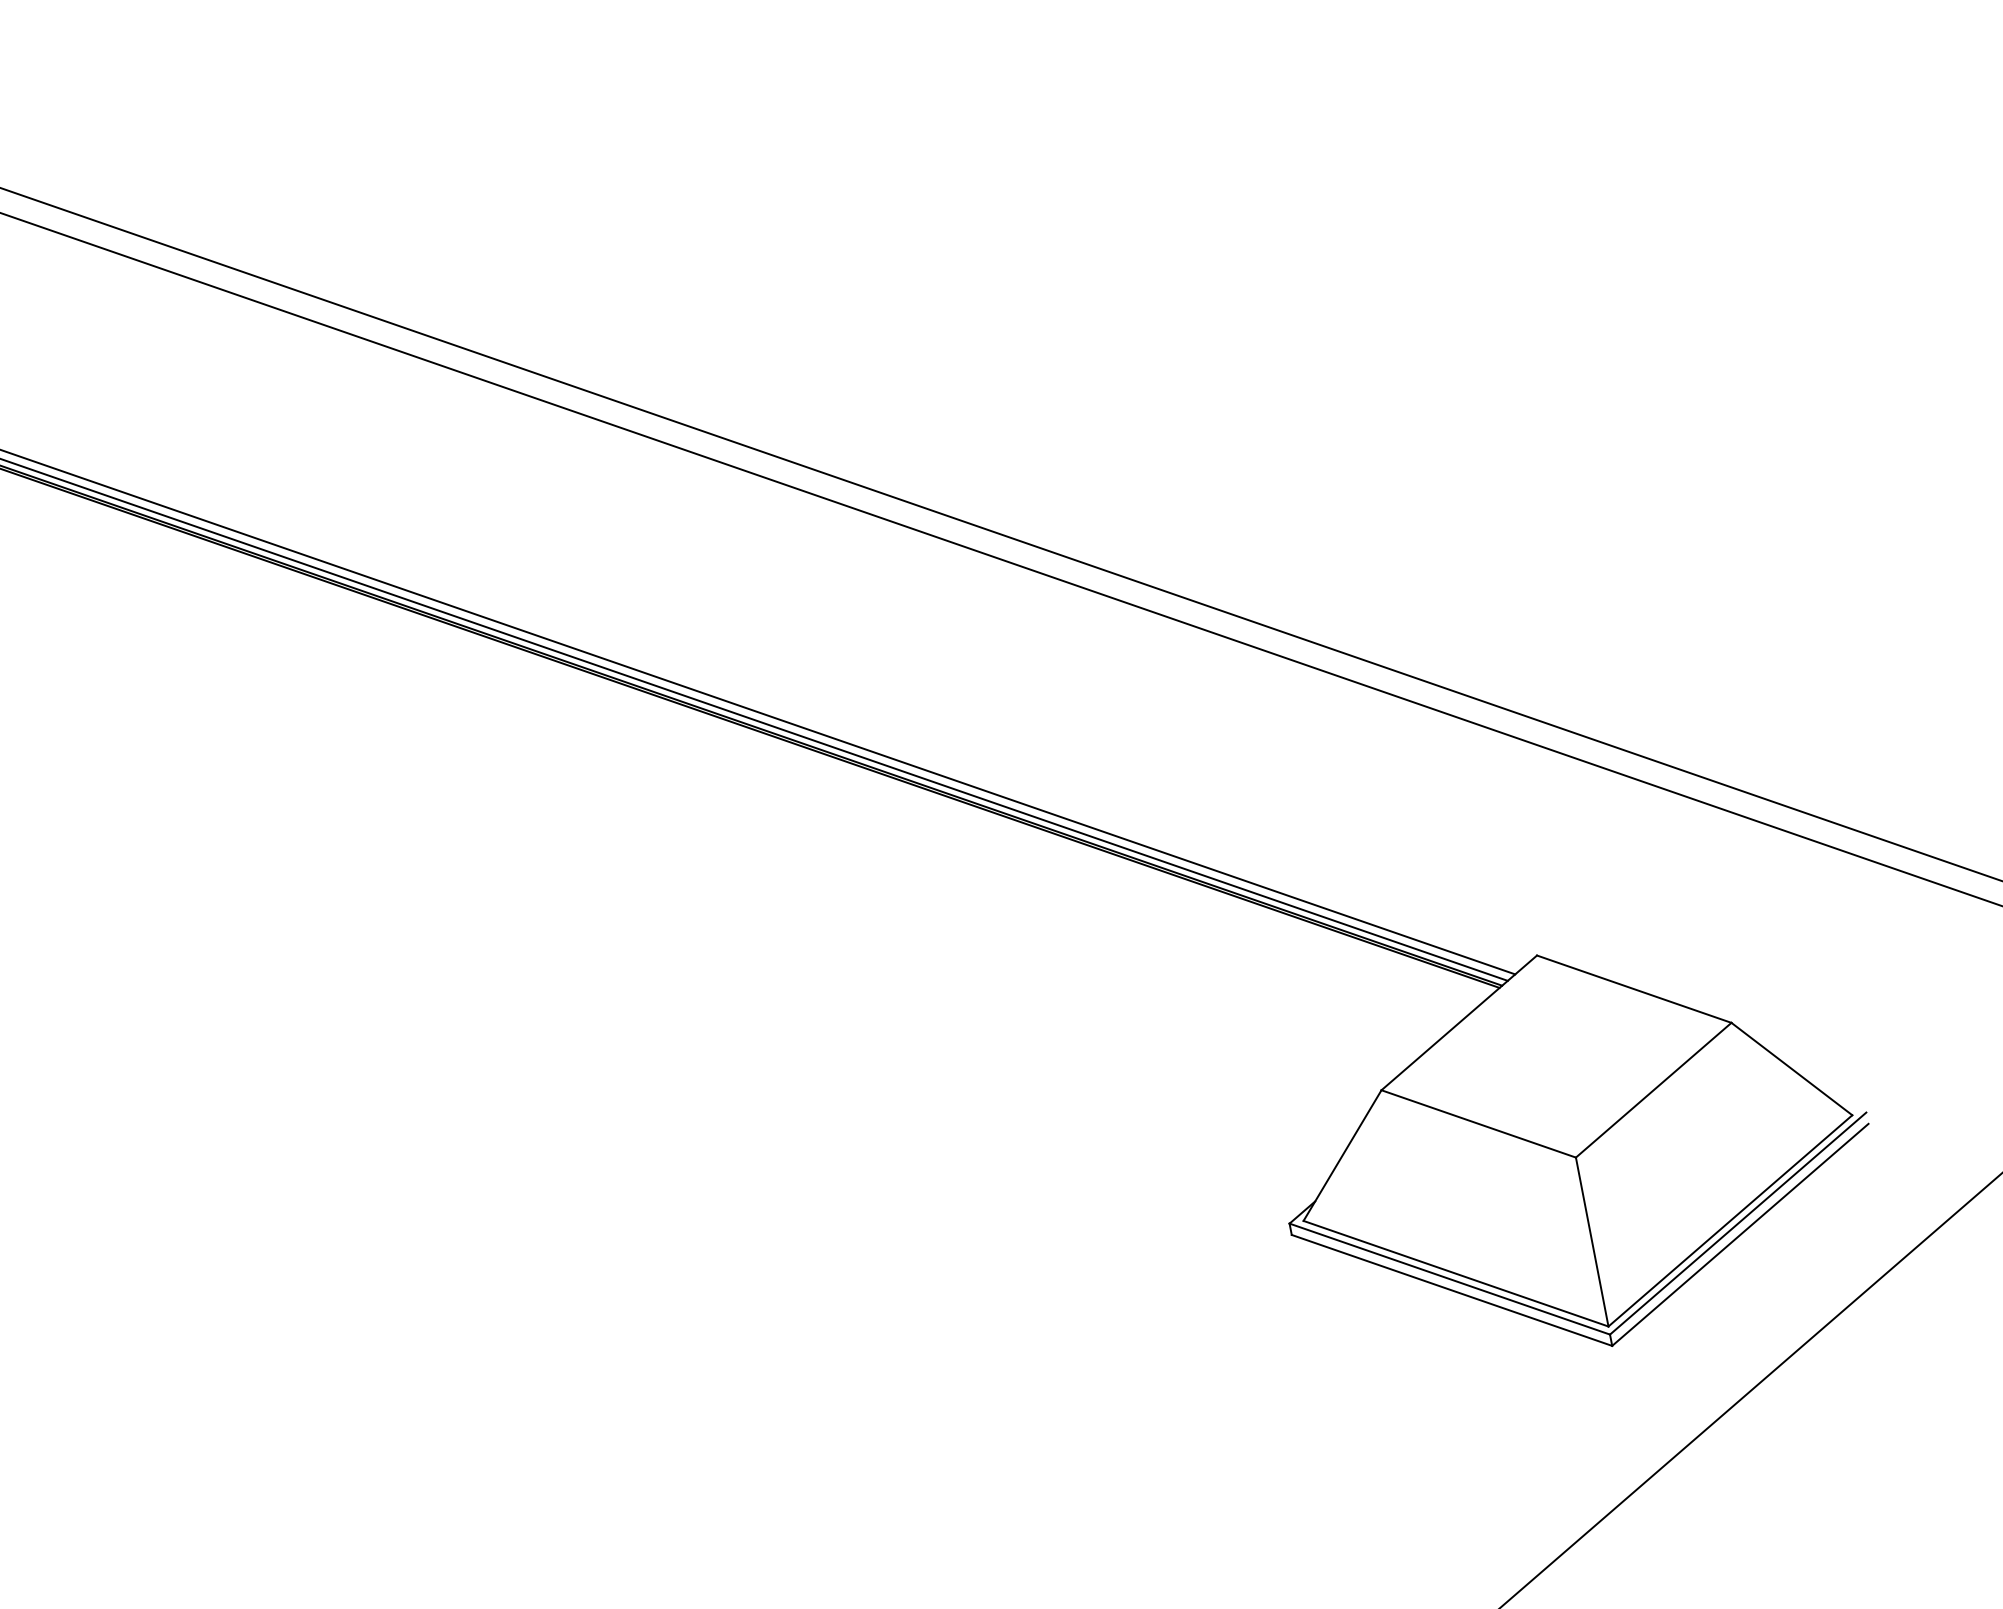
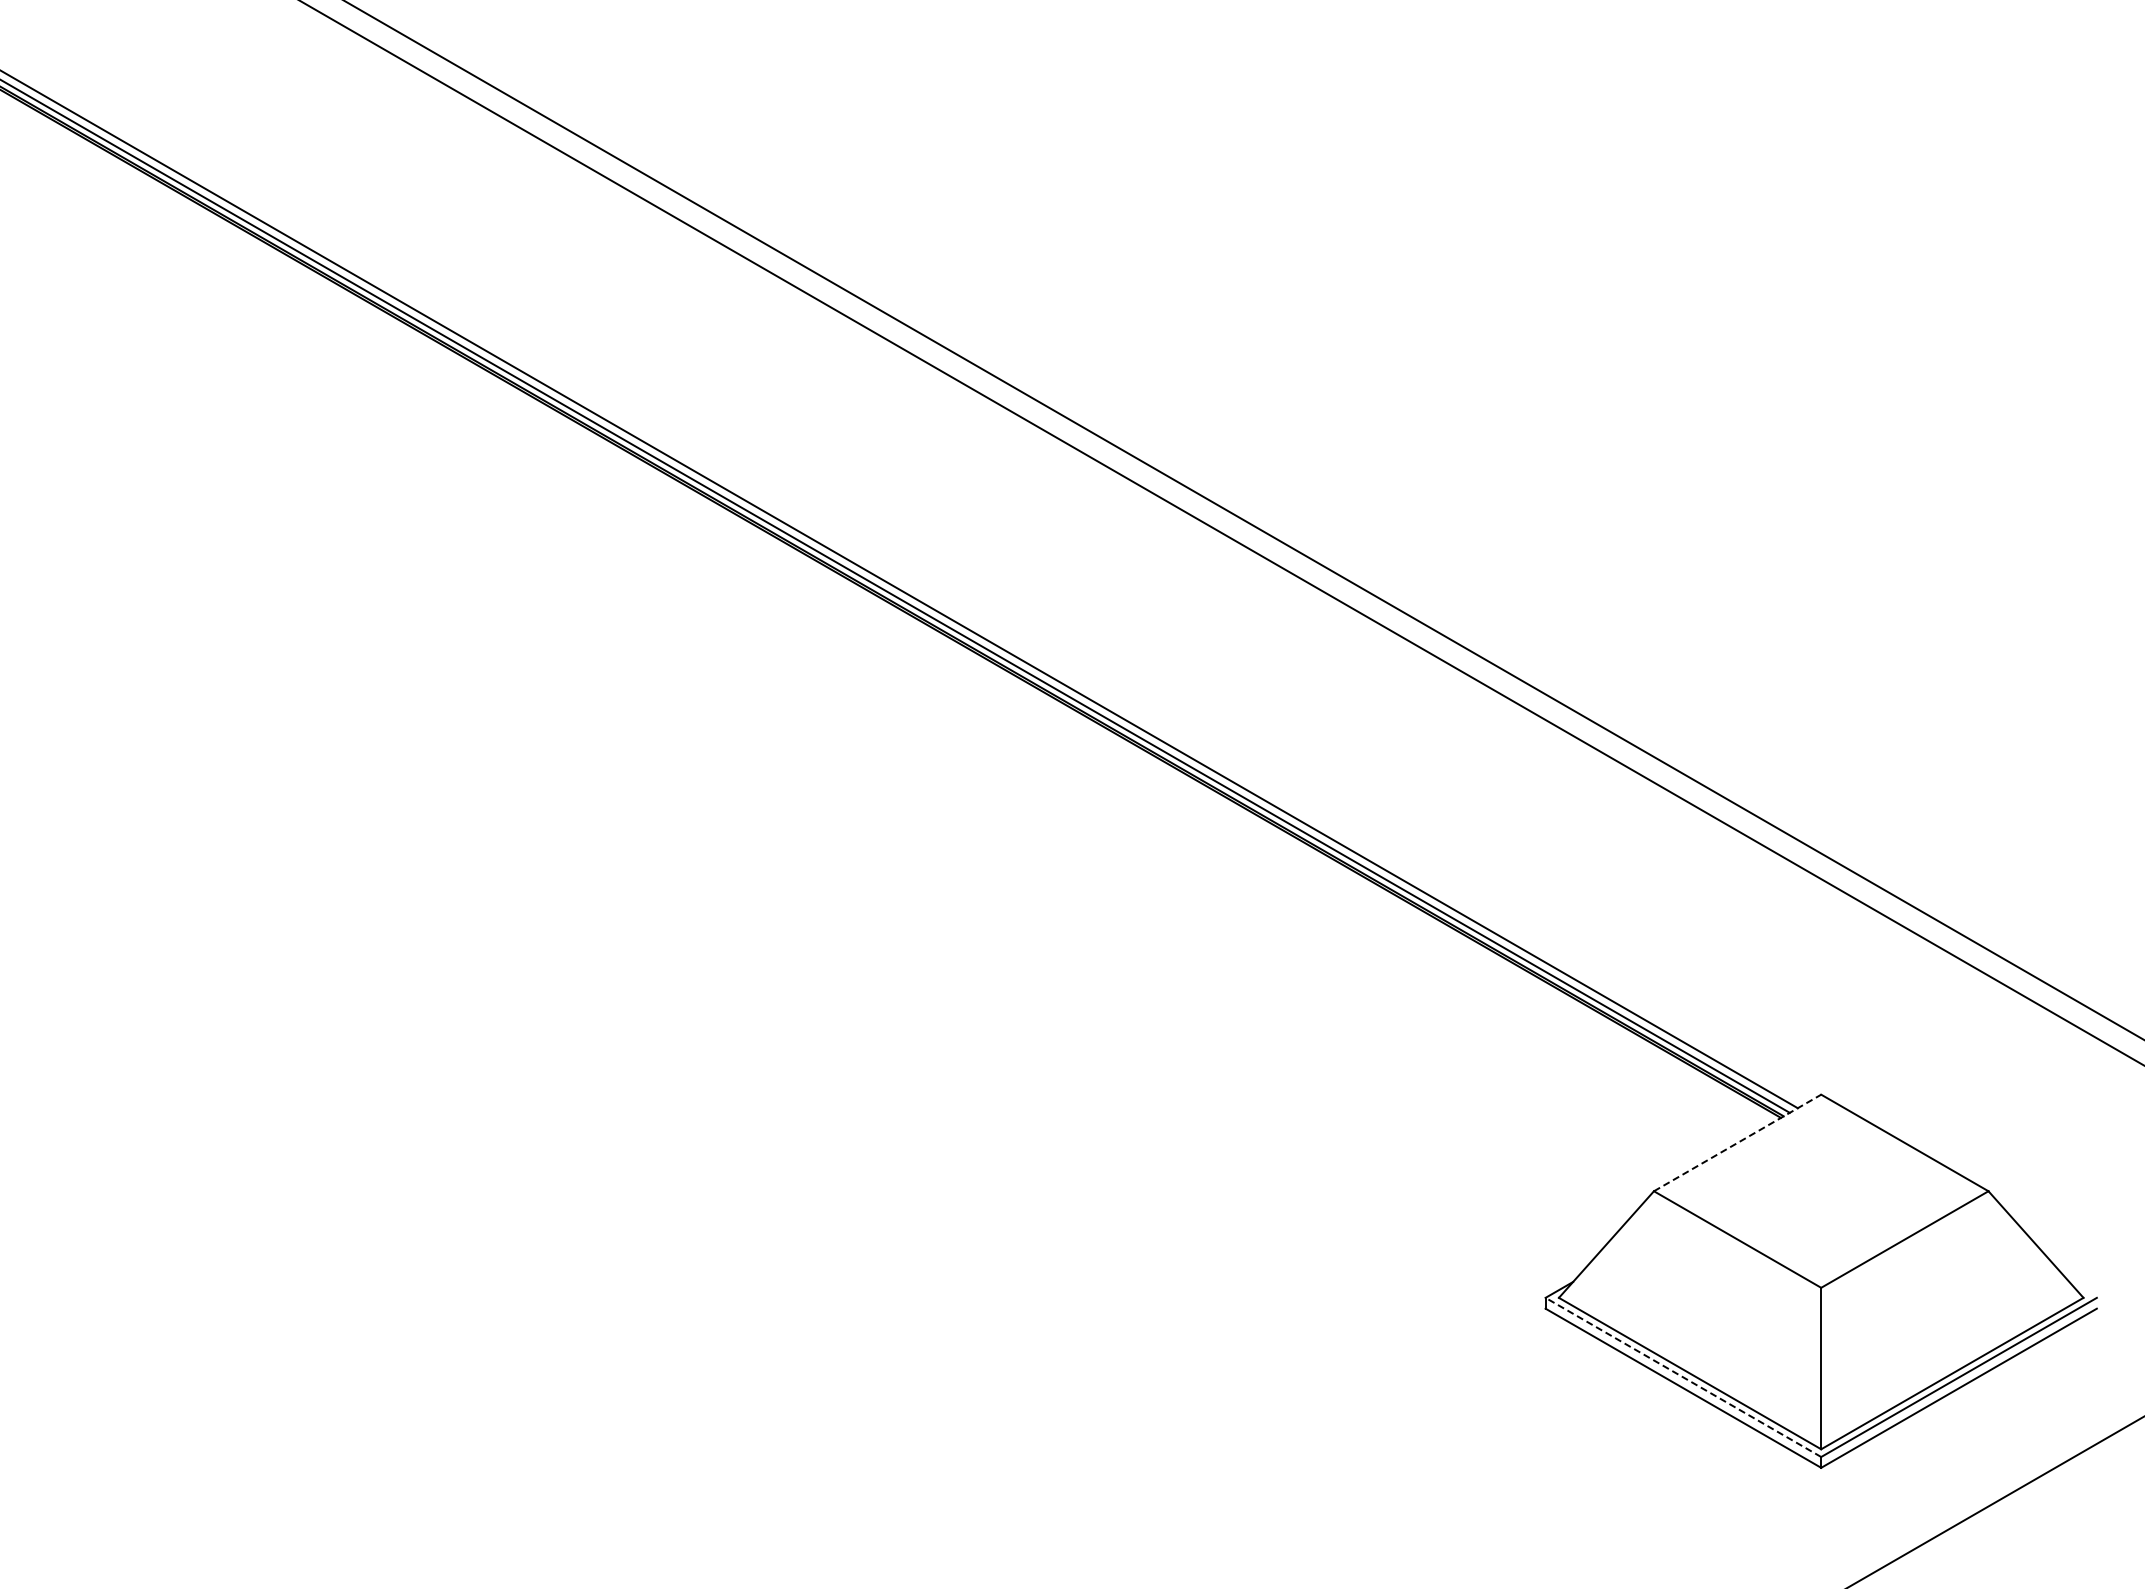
line: (1459, 1022) -> (1737, 1142), solid -> dashed
line: (1448, 1279) -> (1682, 1377), solid -> dashed

